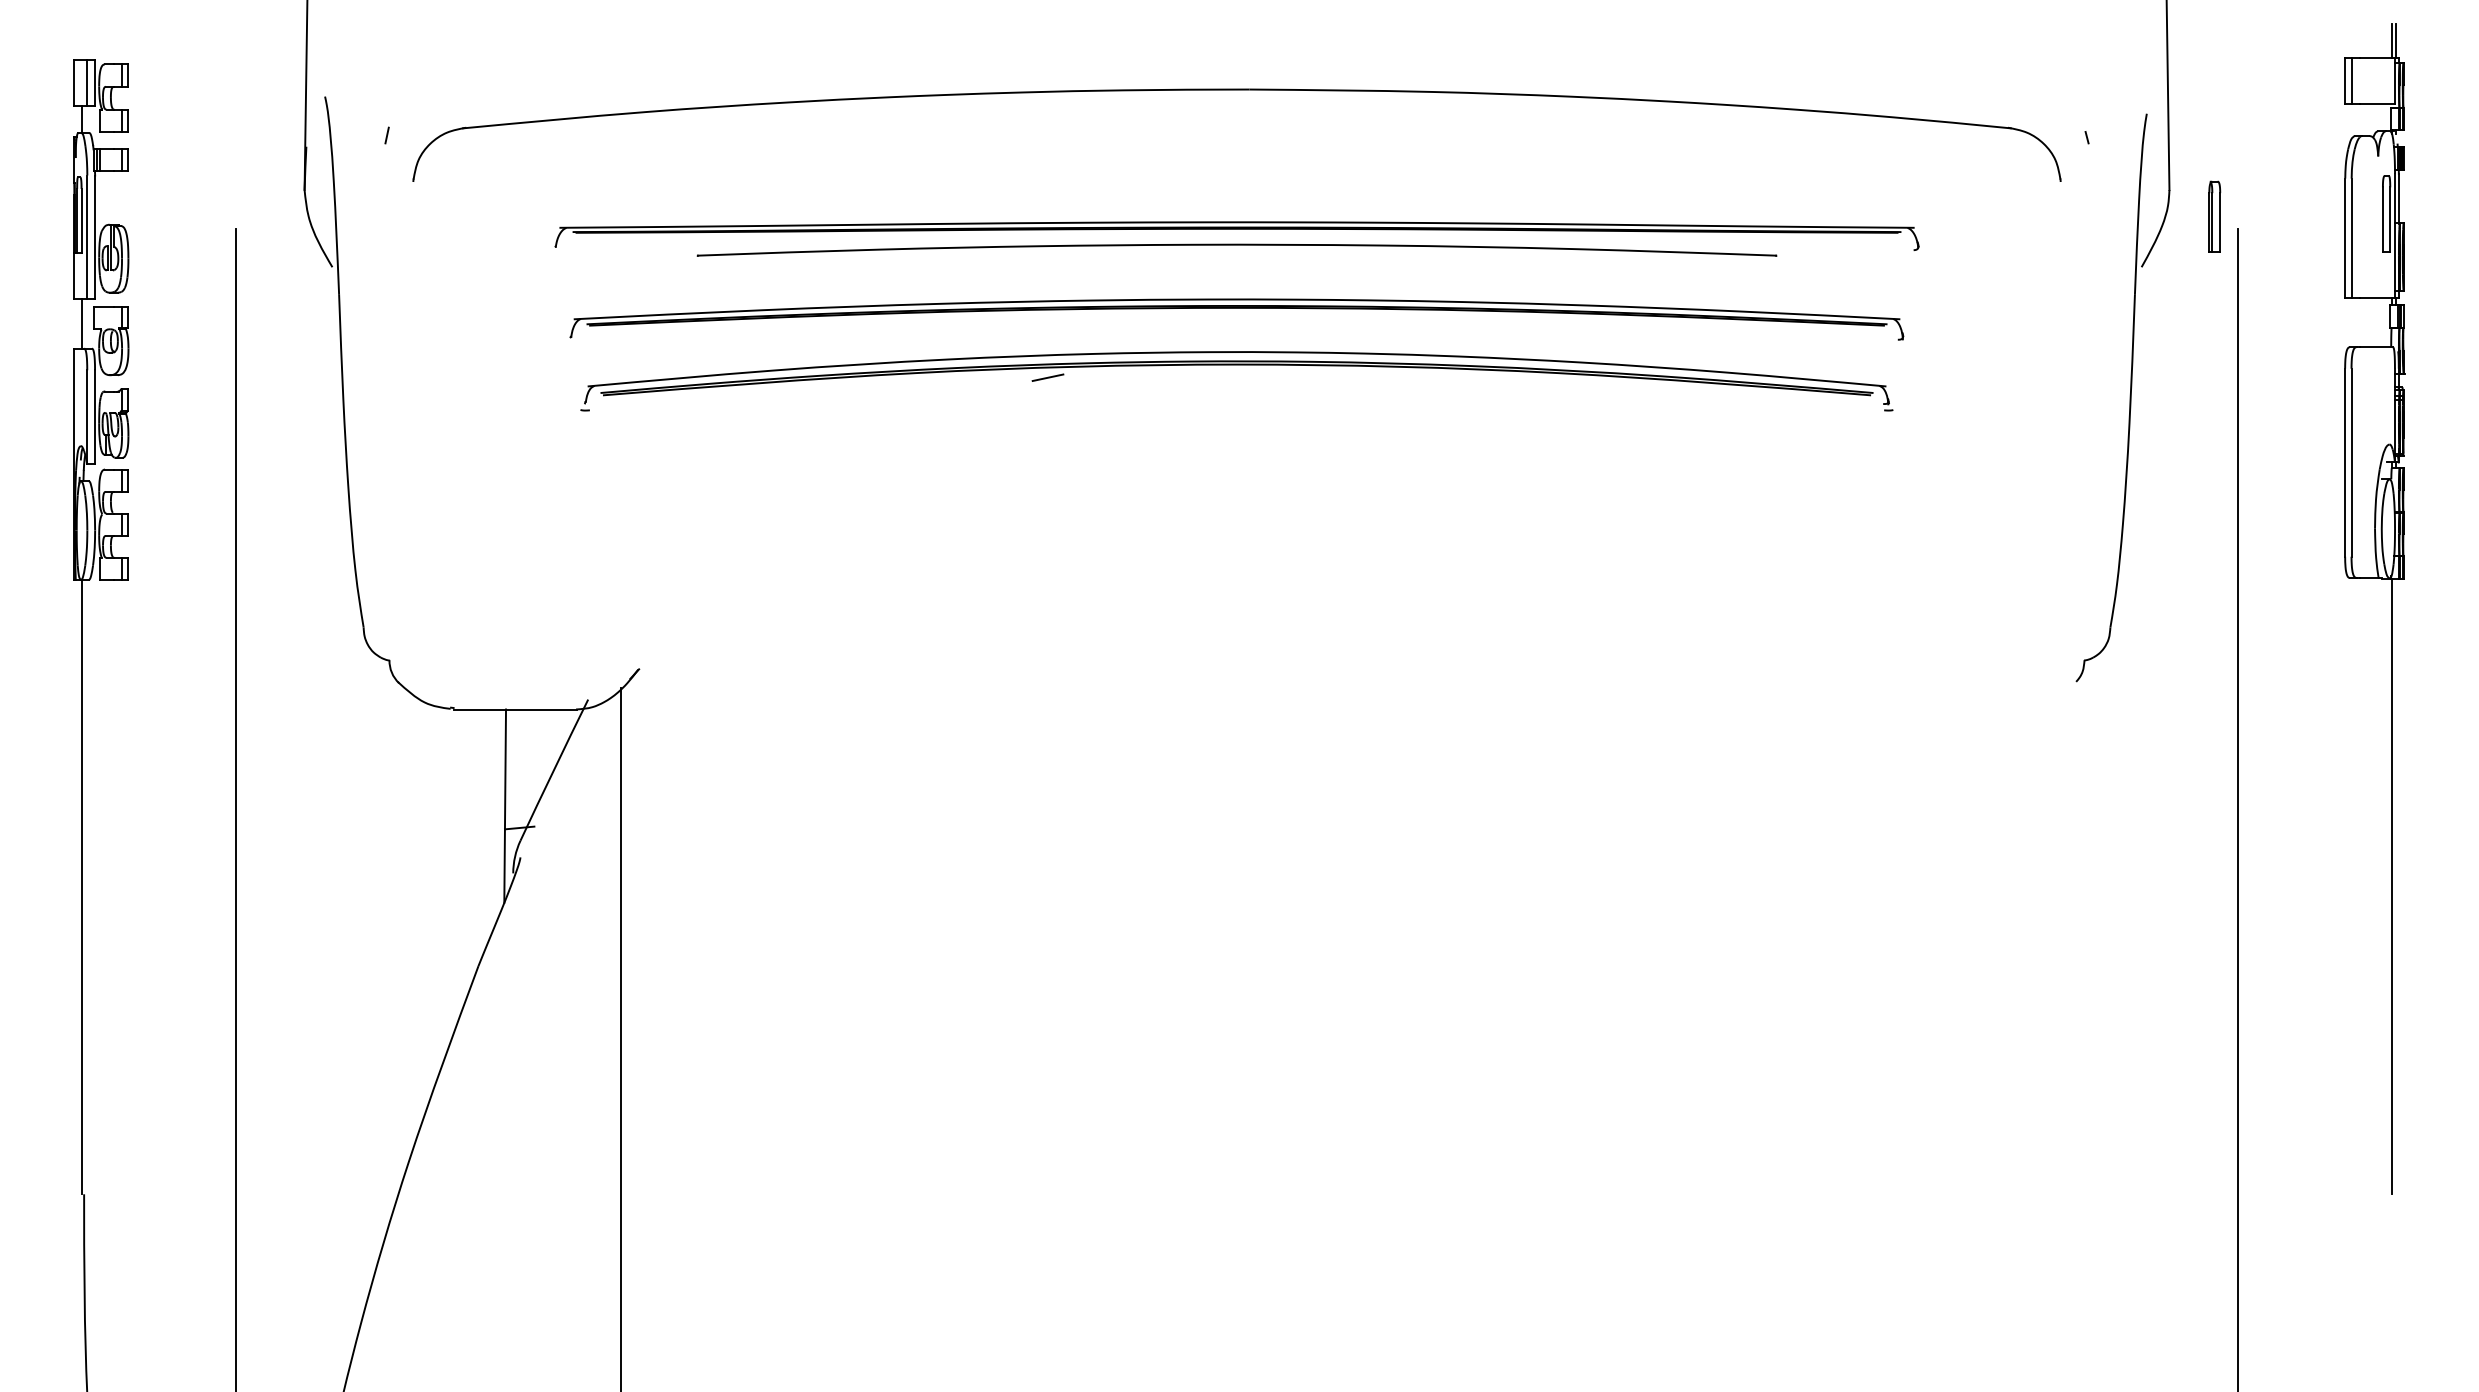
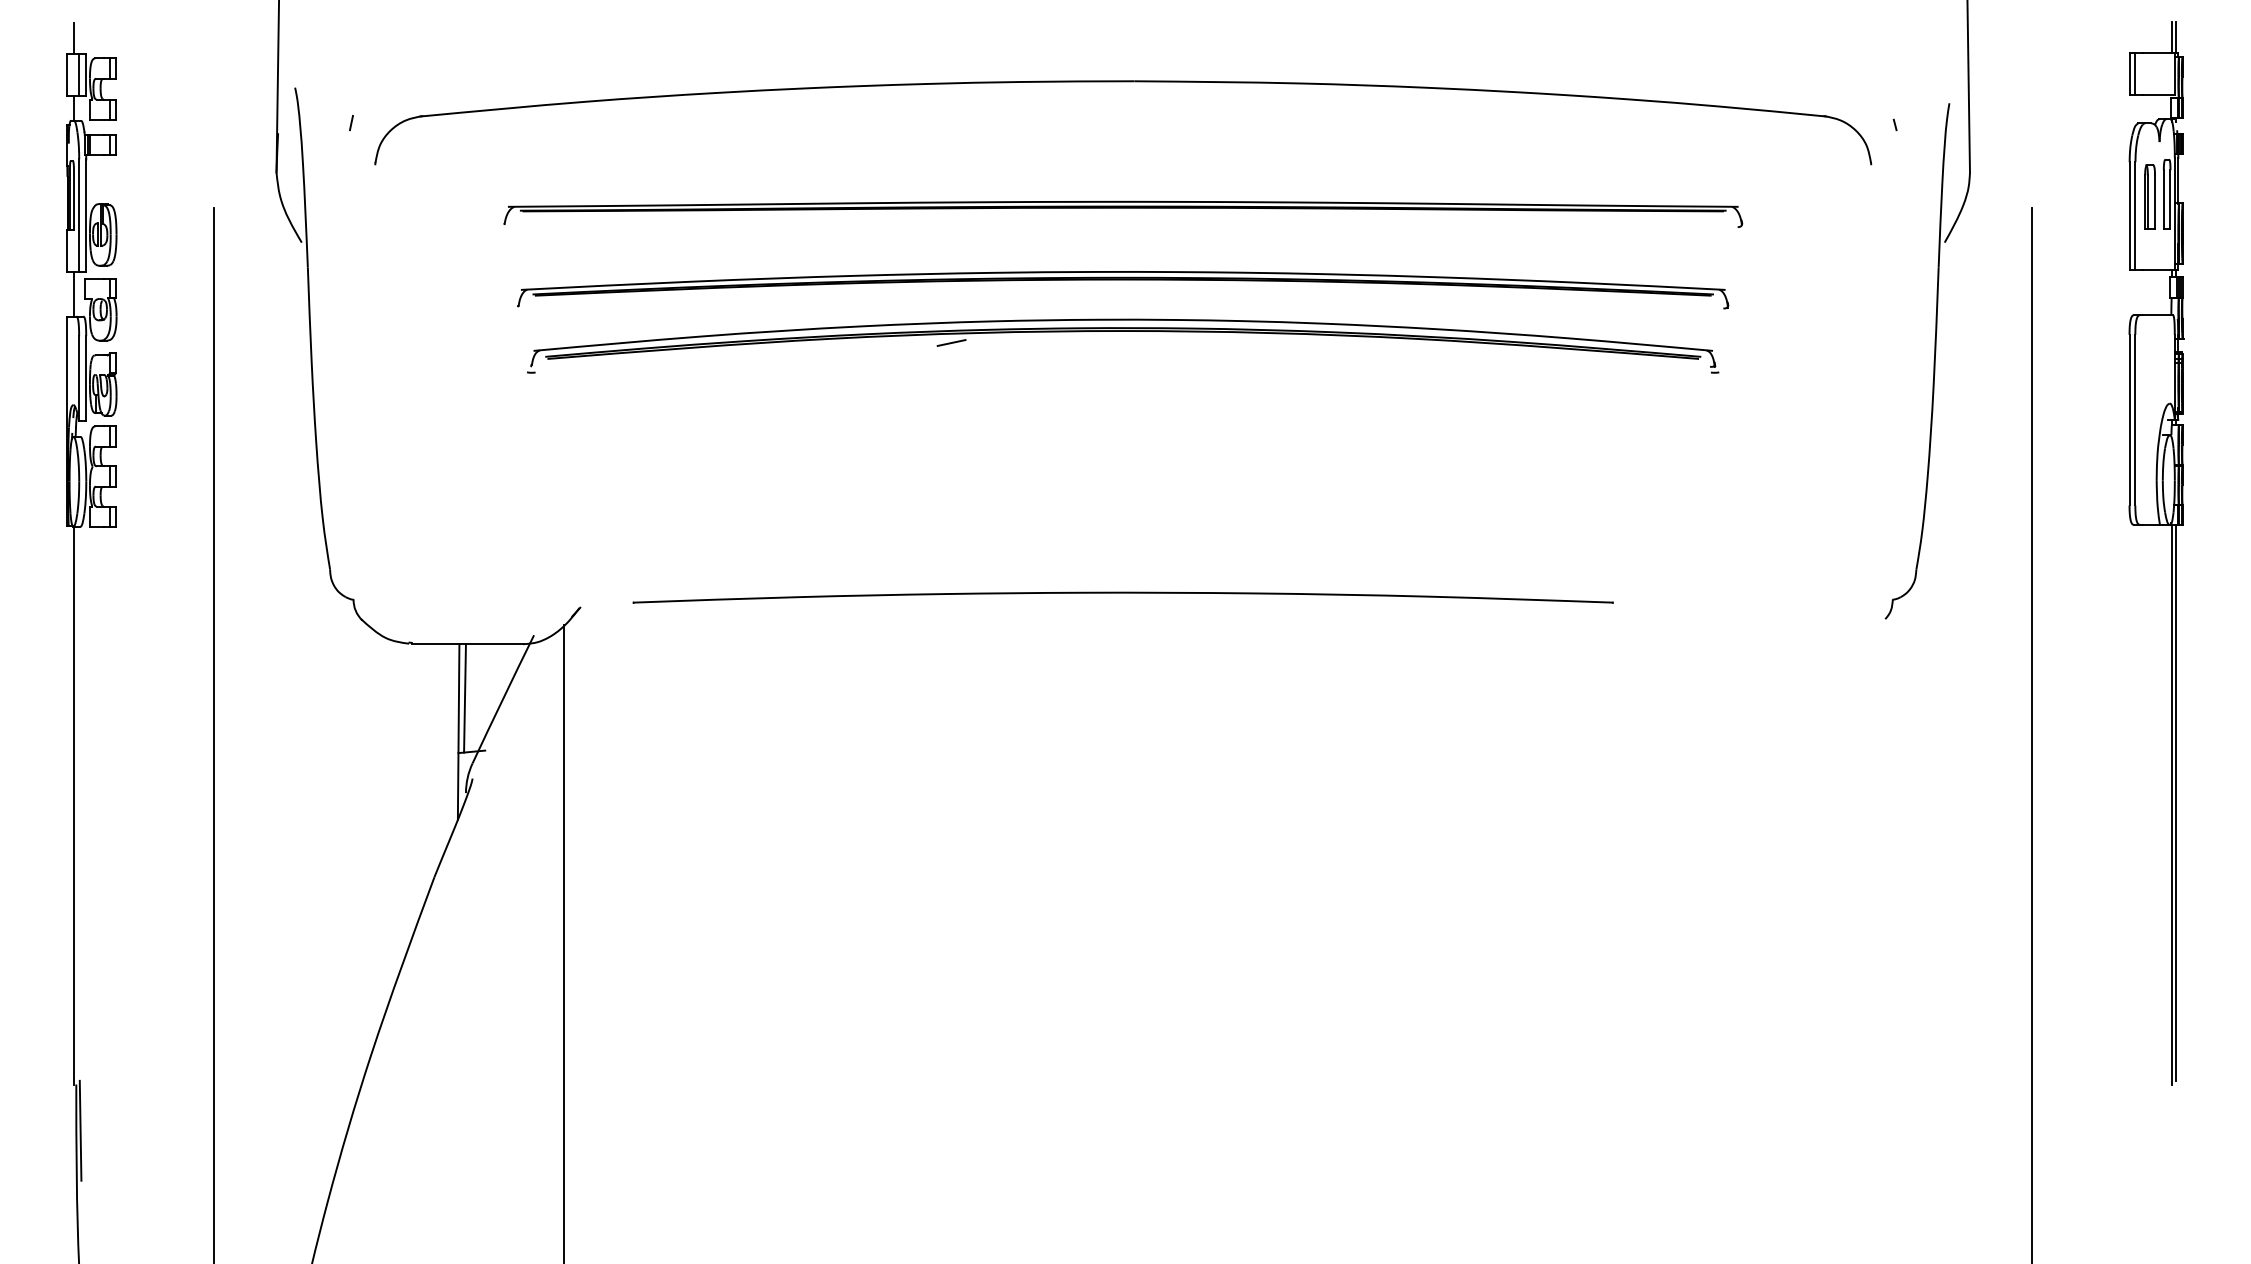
line: (82, 42) -> (74, 38), added
part: (2214, 216) -> (2149, 196), moved
part: (1236, 249) -> (1122, 597), moved
line: (512, 768) -> (465, 697), added
line: (2395, 884) -> (2175, 803), added
line: (88, 1245) -> (80, 1131), added

